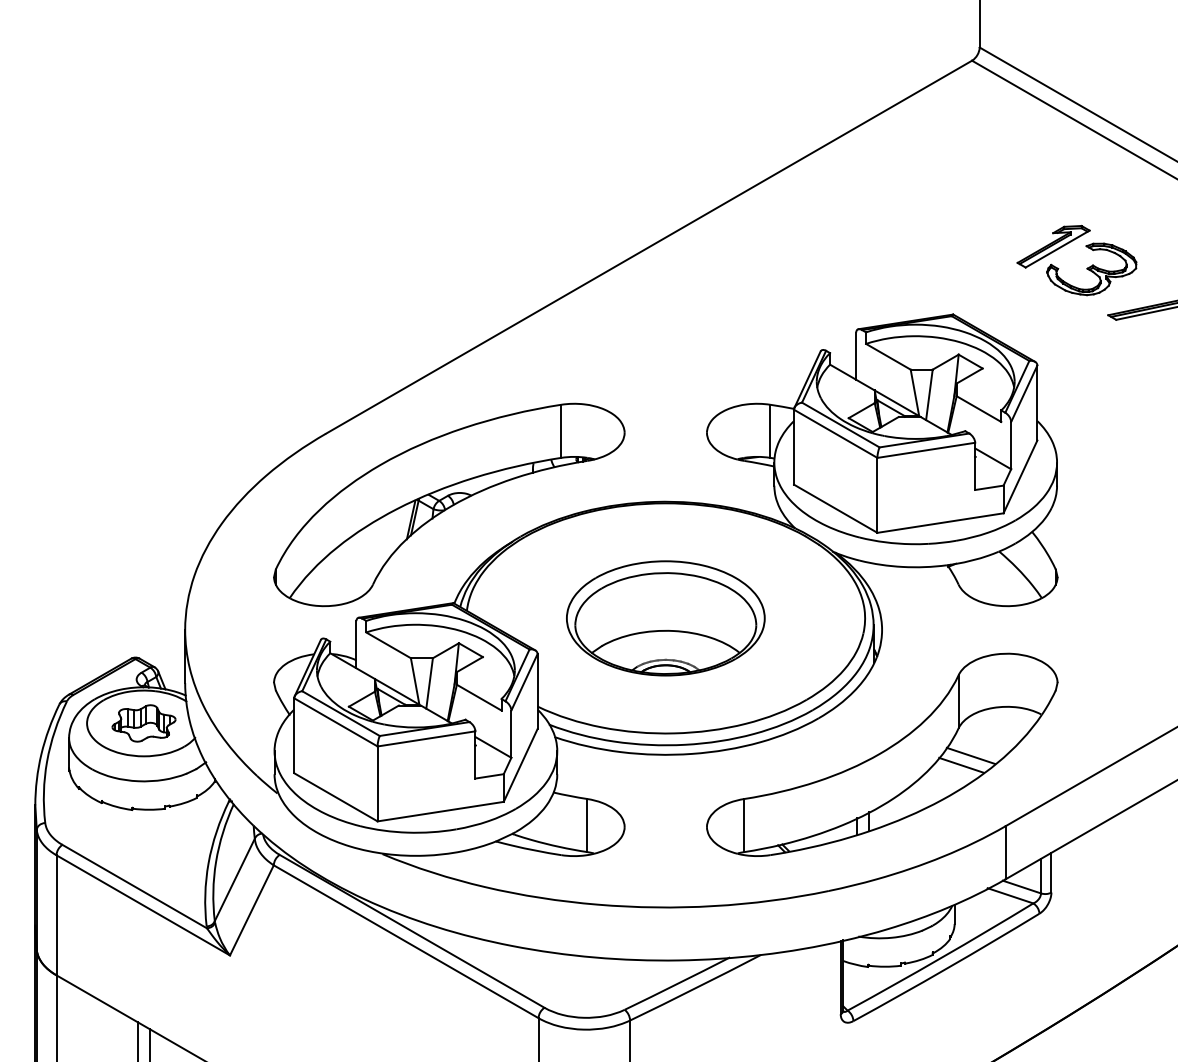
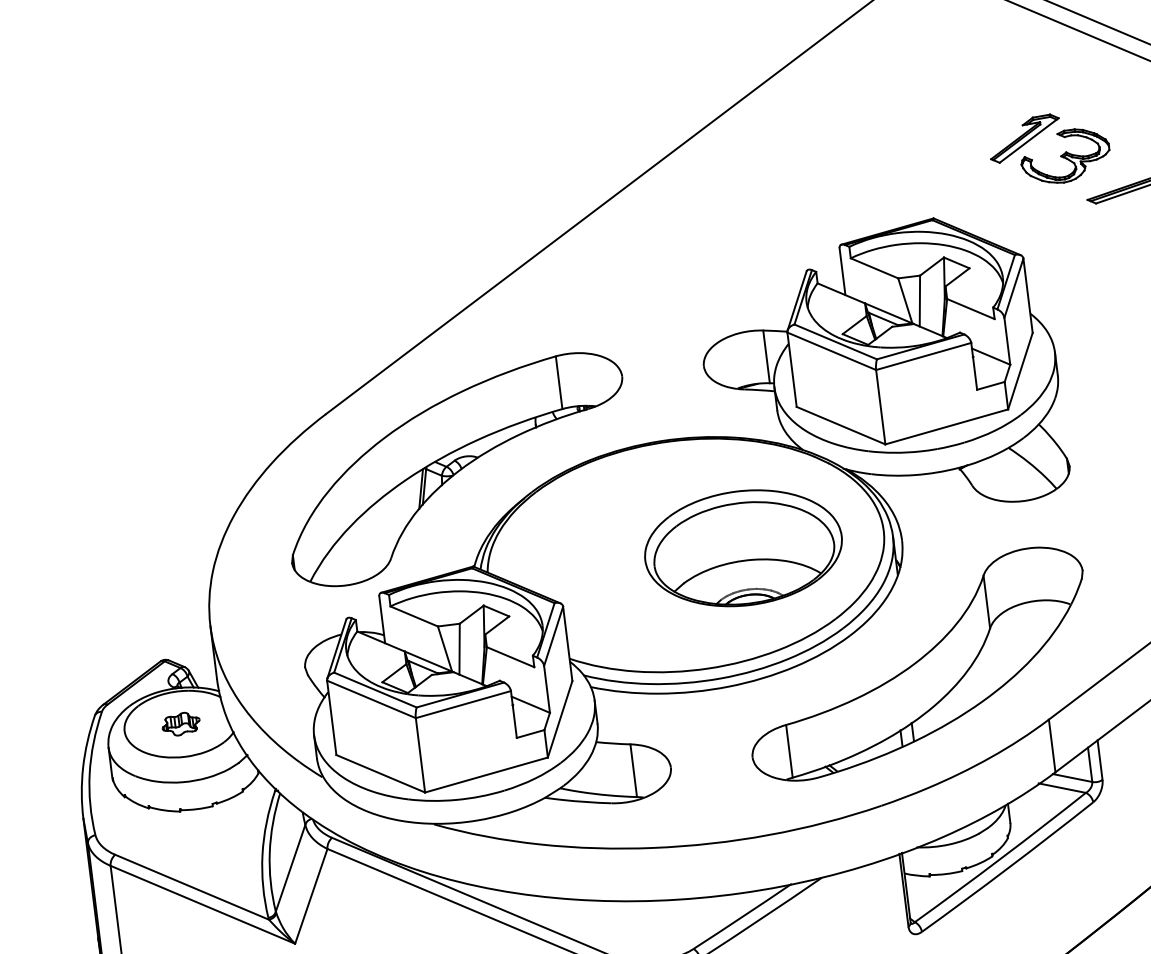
part: (665, 618) -> (743, 548), moved
part: (143, 723) -> (180, 724), size x0.6
line: (970, 755) -> (1005, 653), removed
line: (961, 764) -> (997, 663), removed

